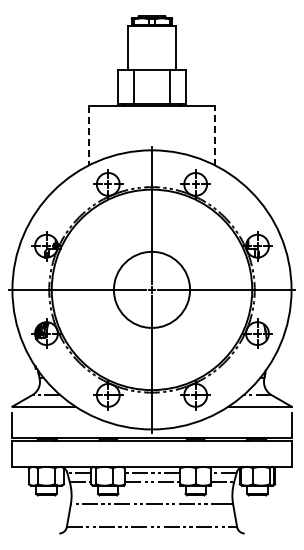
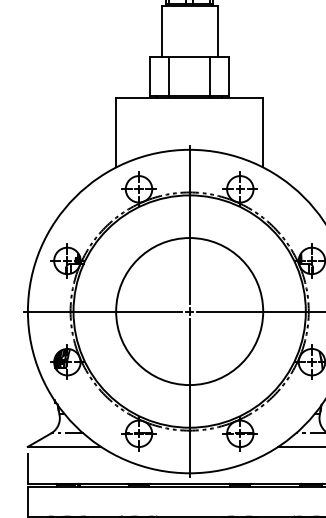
line: (88, 135) -> (116, 132), dashed -> solid
line: (215, 135) -> (263, 132), dashed -> solid
circle: (151, 289) -> (189, 311), size x1.67

